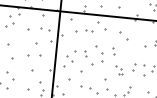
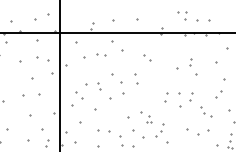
part: (123, 36) -> (147, 57), size x0.62
part: (119, 70) -> (146, 117), moved

